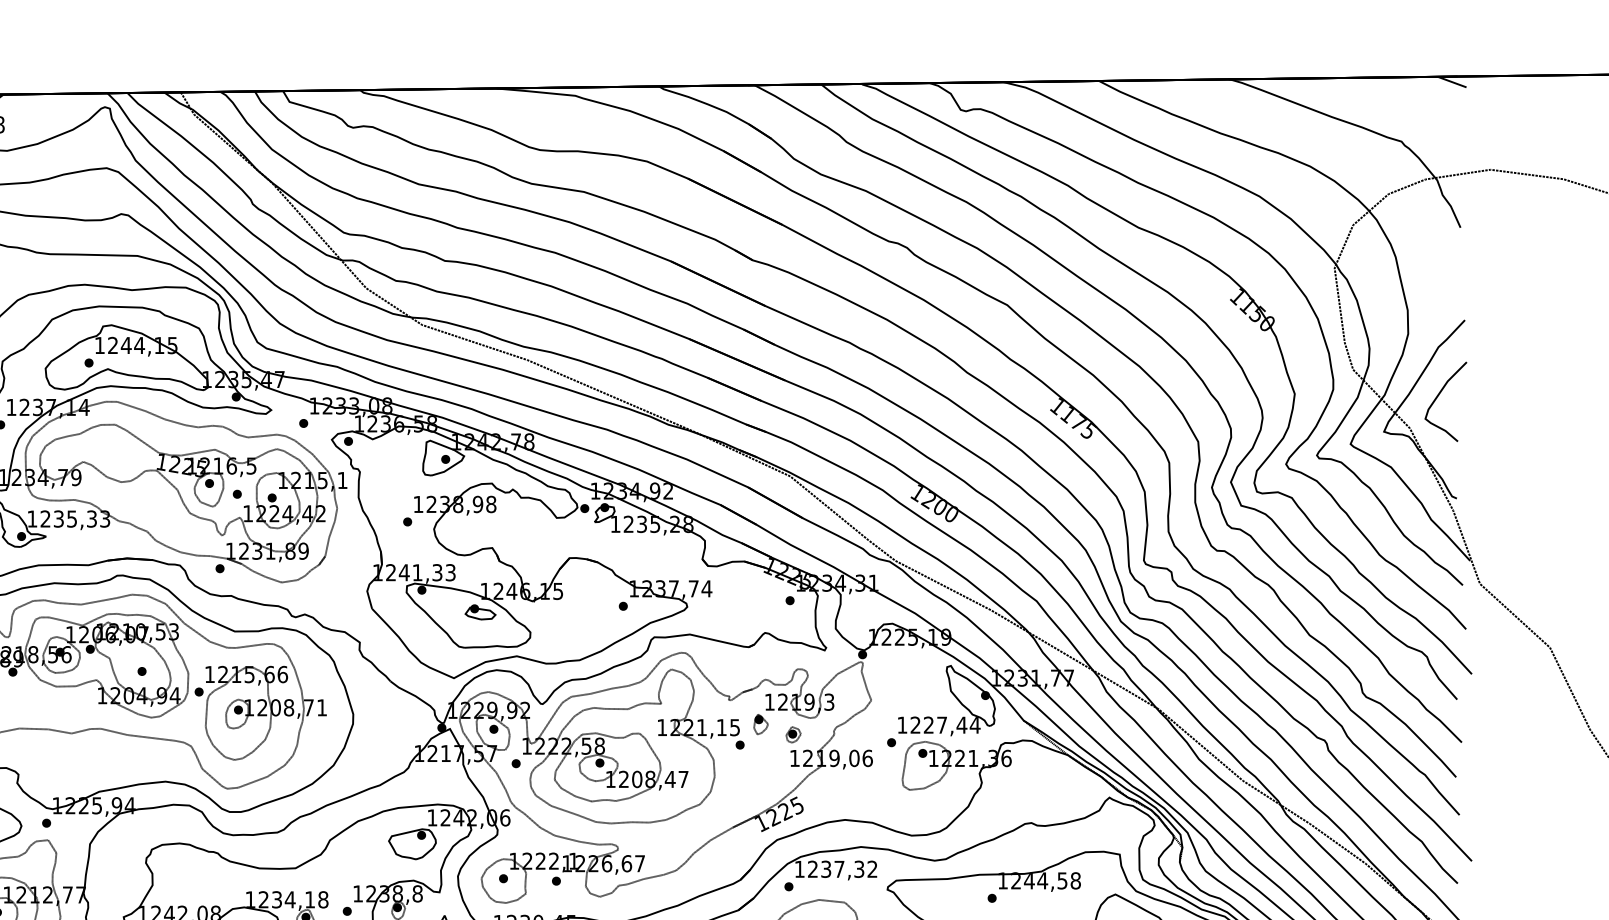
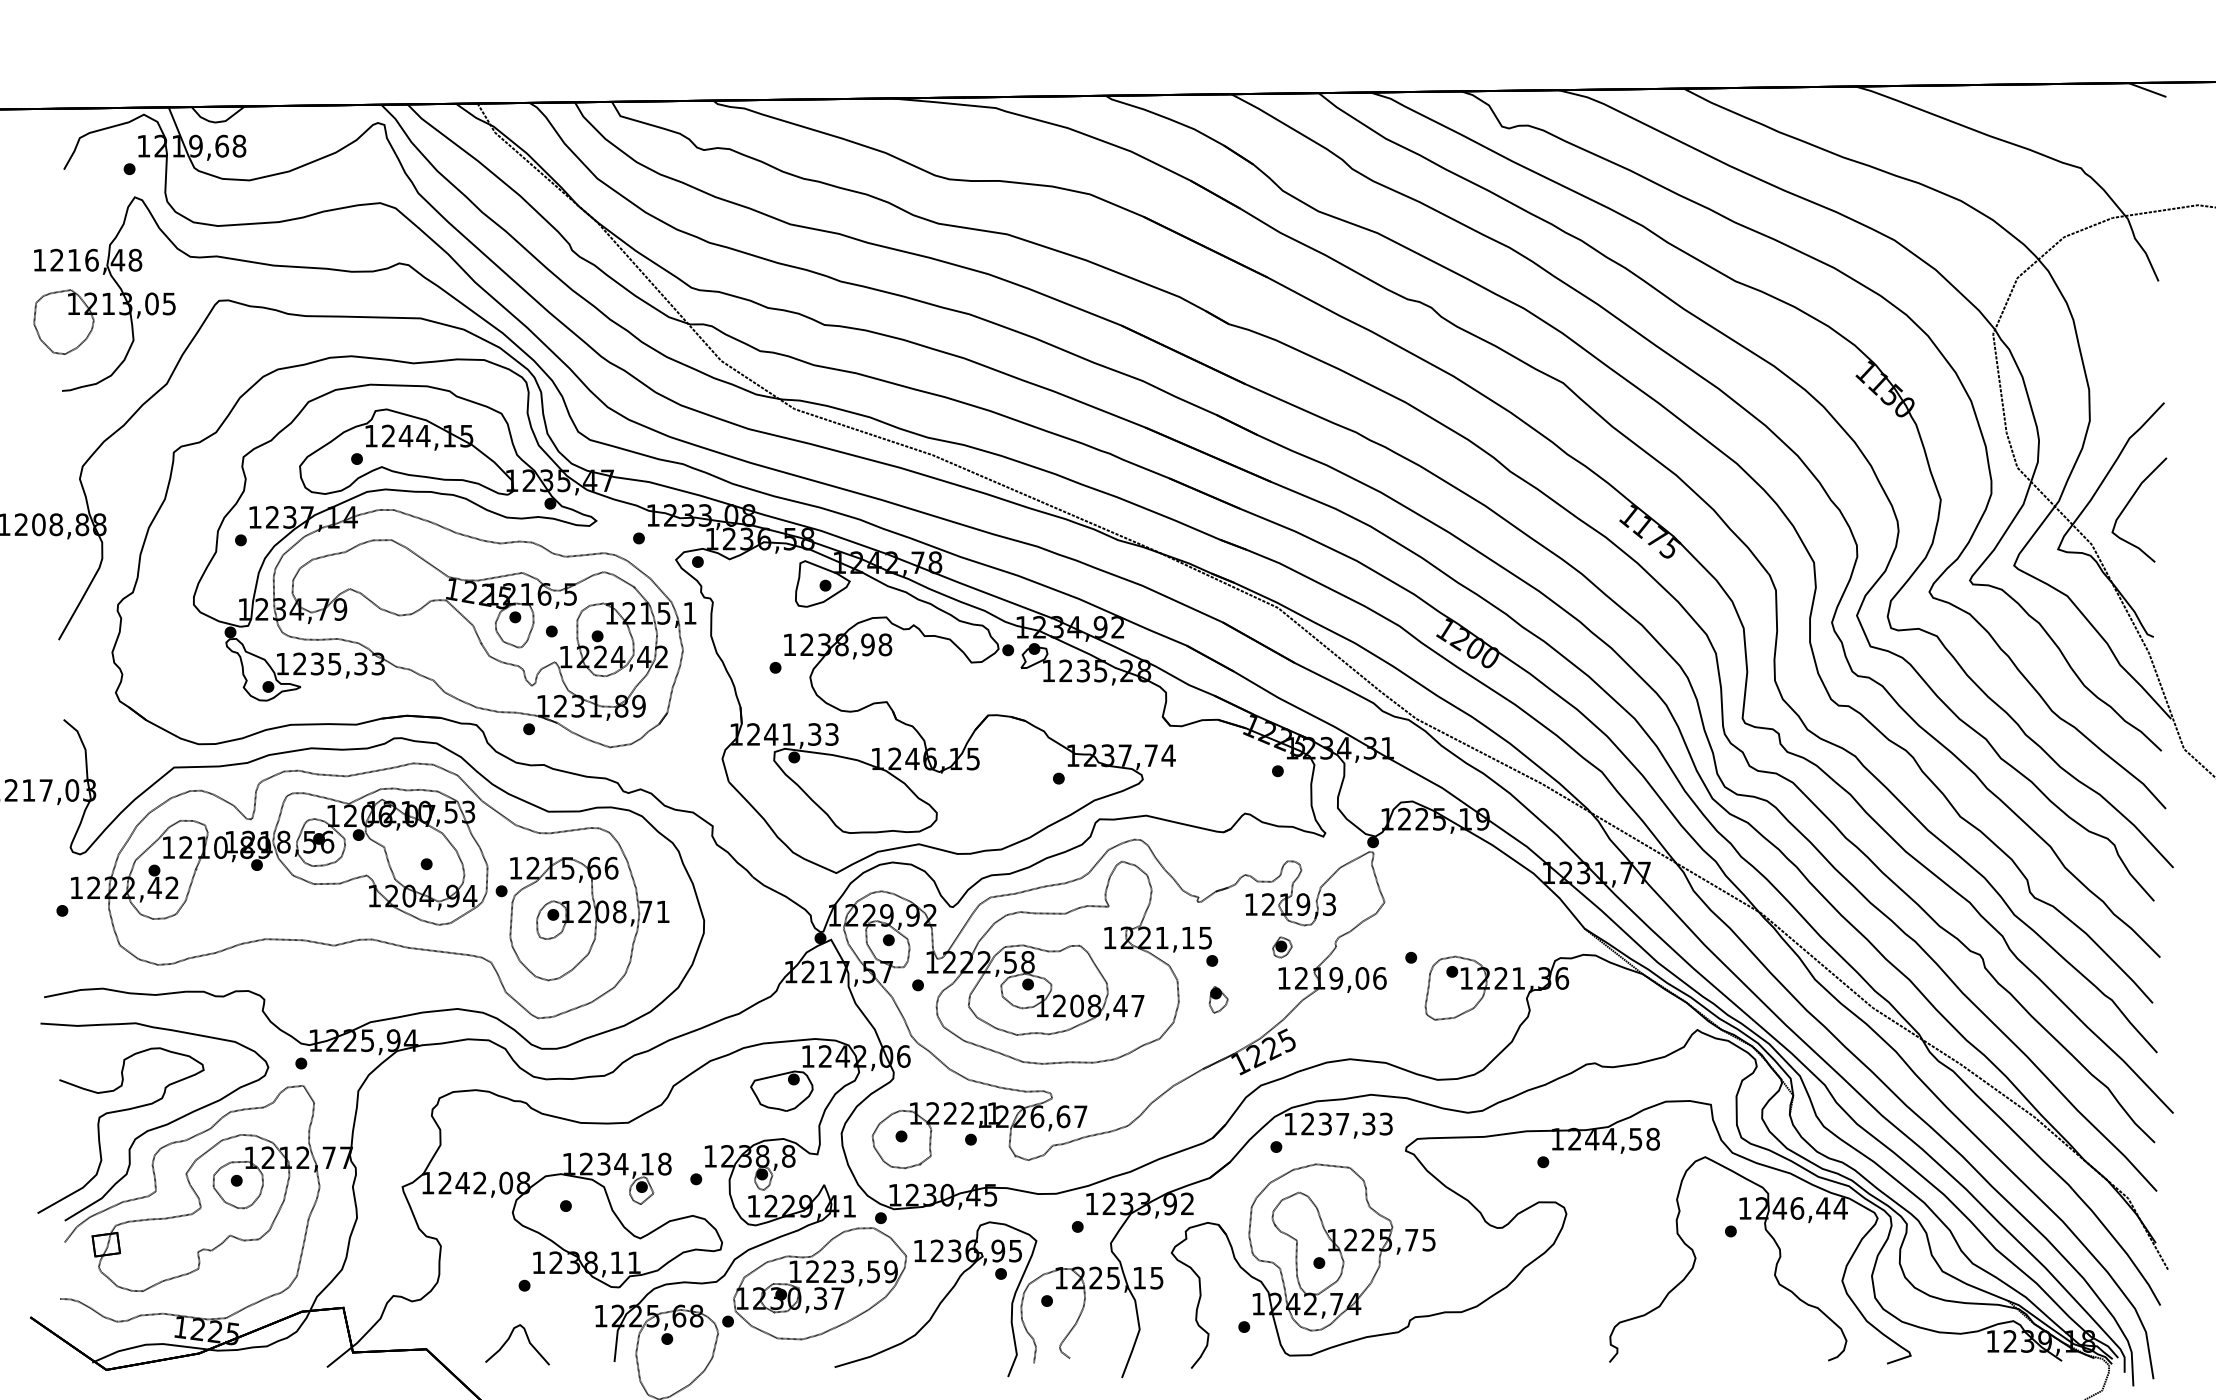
part: (479, 612) -> (870, 786), removed
part: (952, 694) -> (1491, 894), removed
part: (760, 724) -> (1218, 999), moved
text: (872, 869) -> (1385, 1124), 1237,32 -> 1237,33

